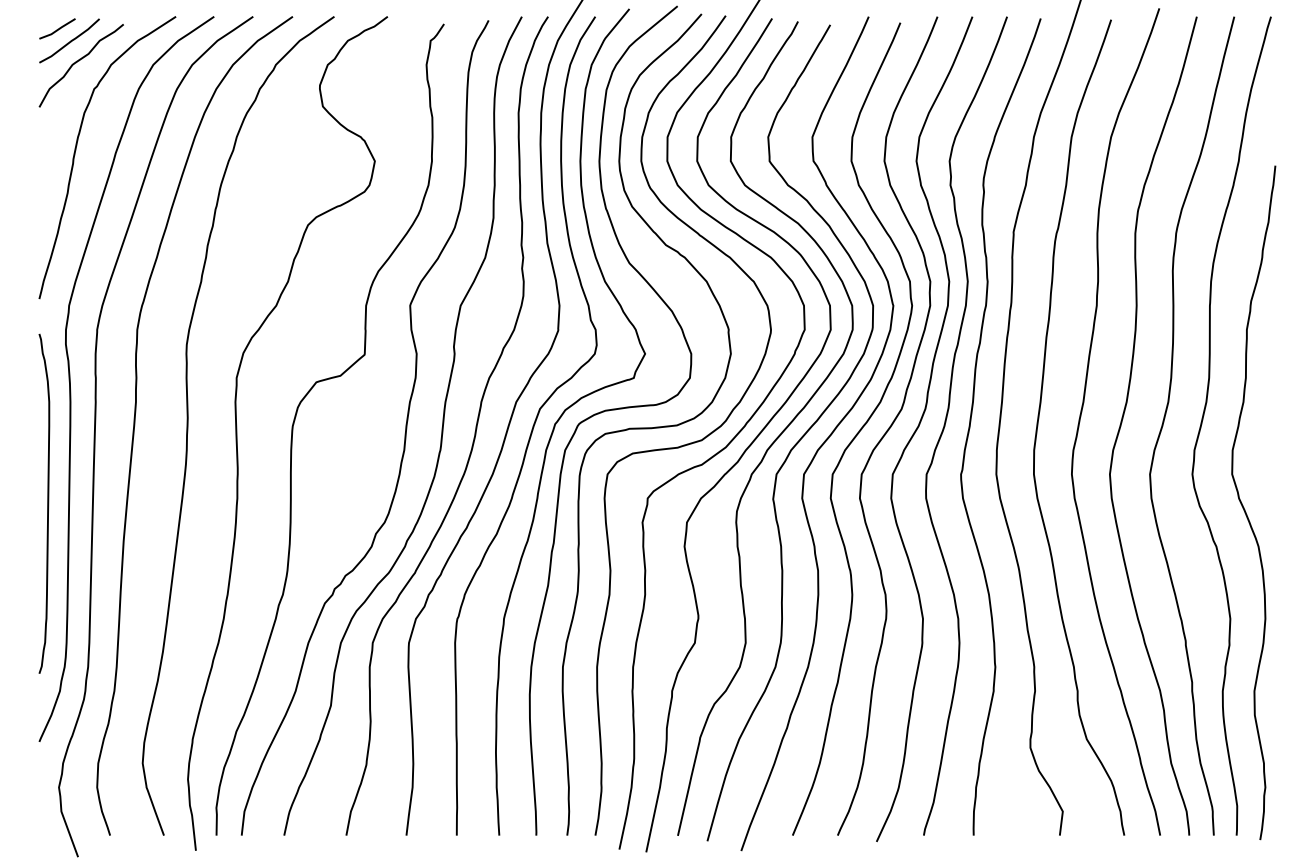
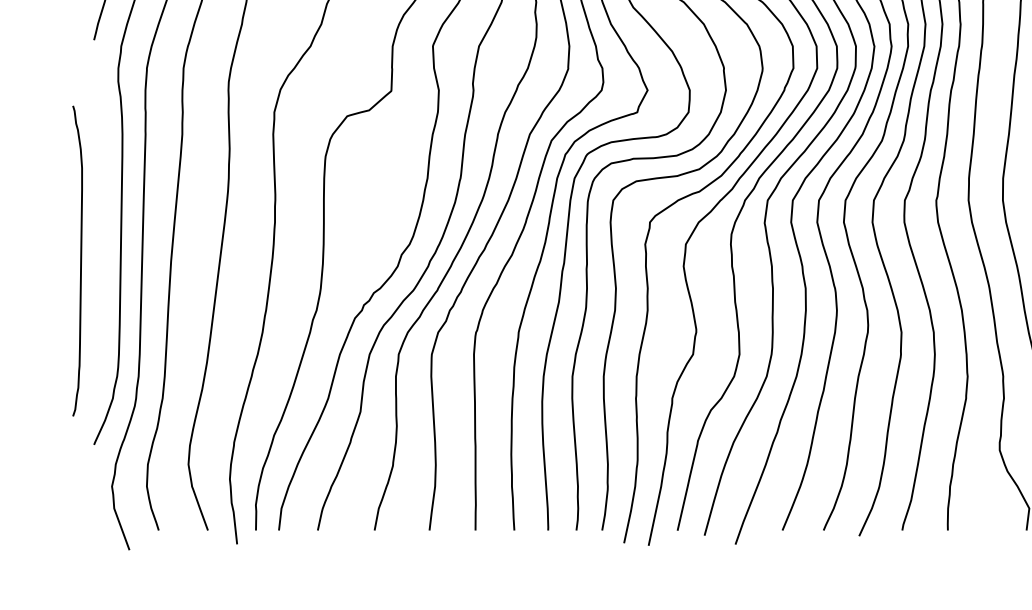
curve: (47, 503) -> (80, 260), moved

